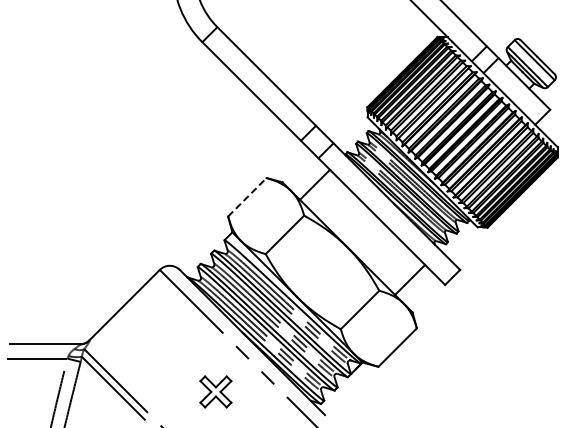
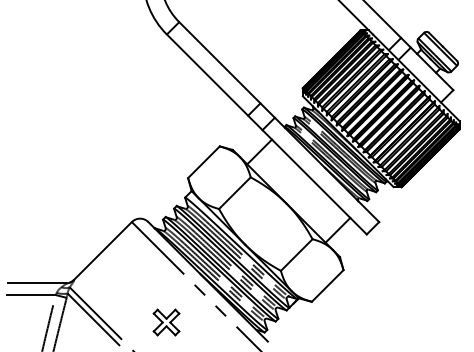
line: (247, 196) -> (204, 161), dashed -> solid
part: (215, 391) -> (166, 322), moved

